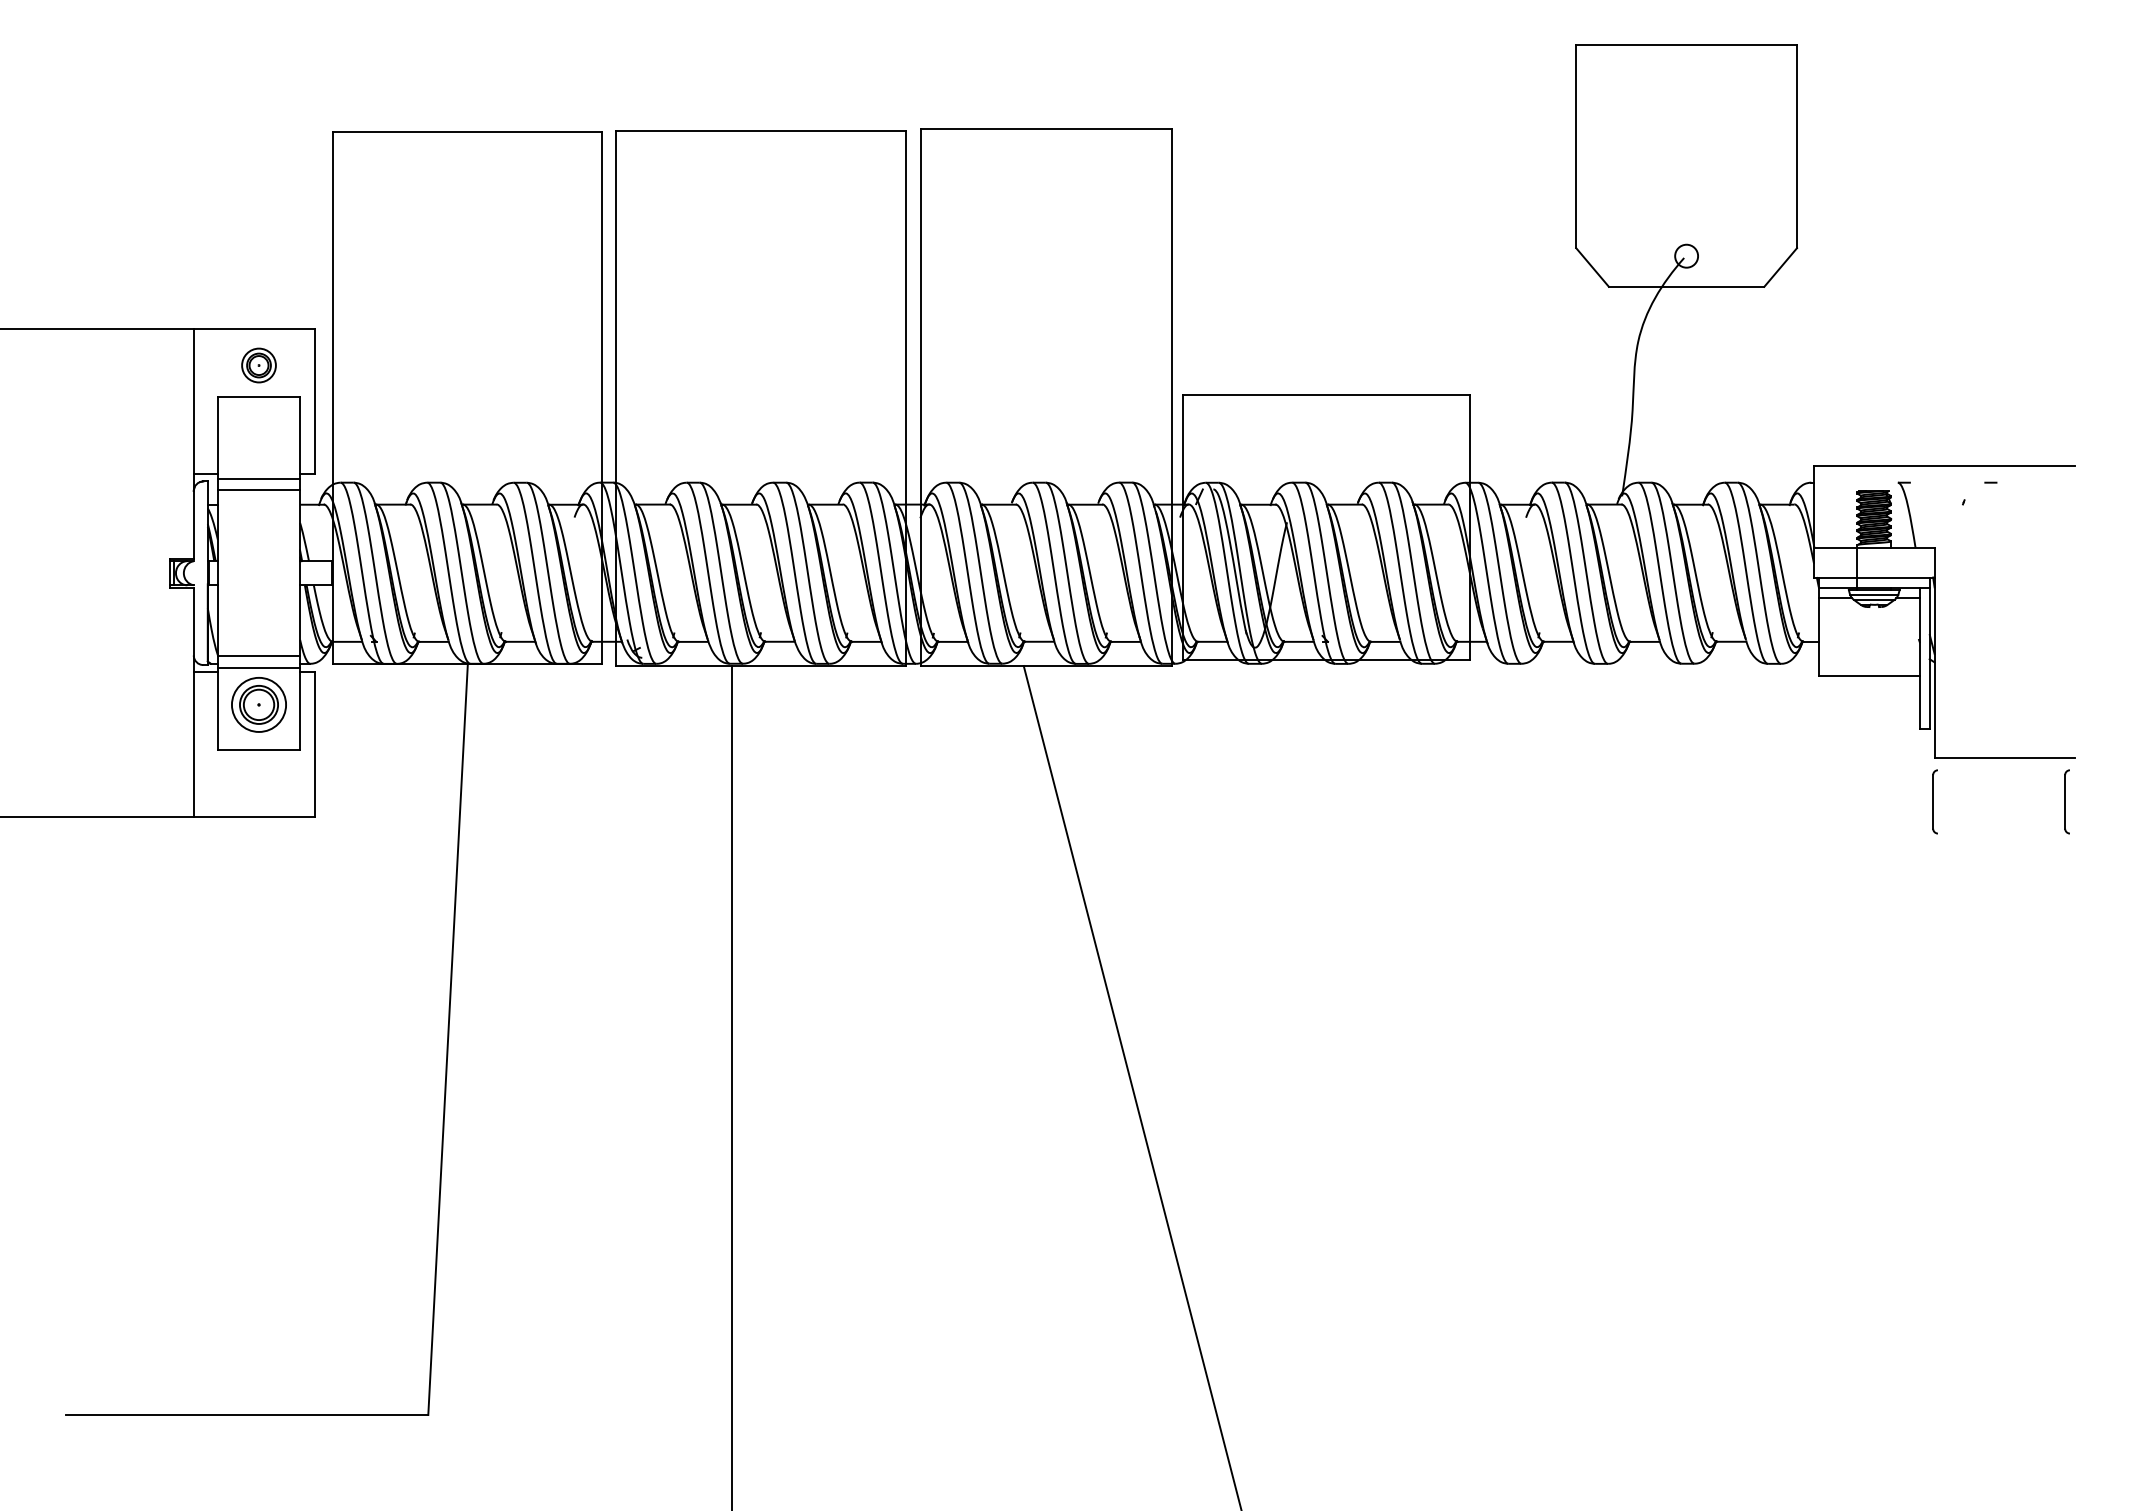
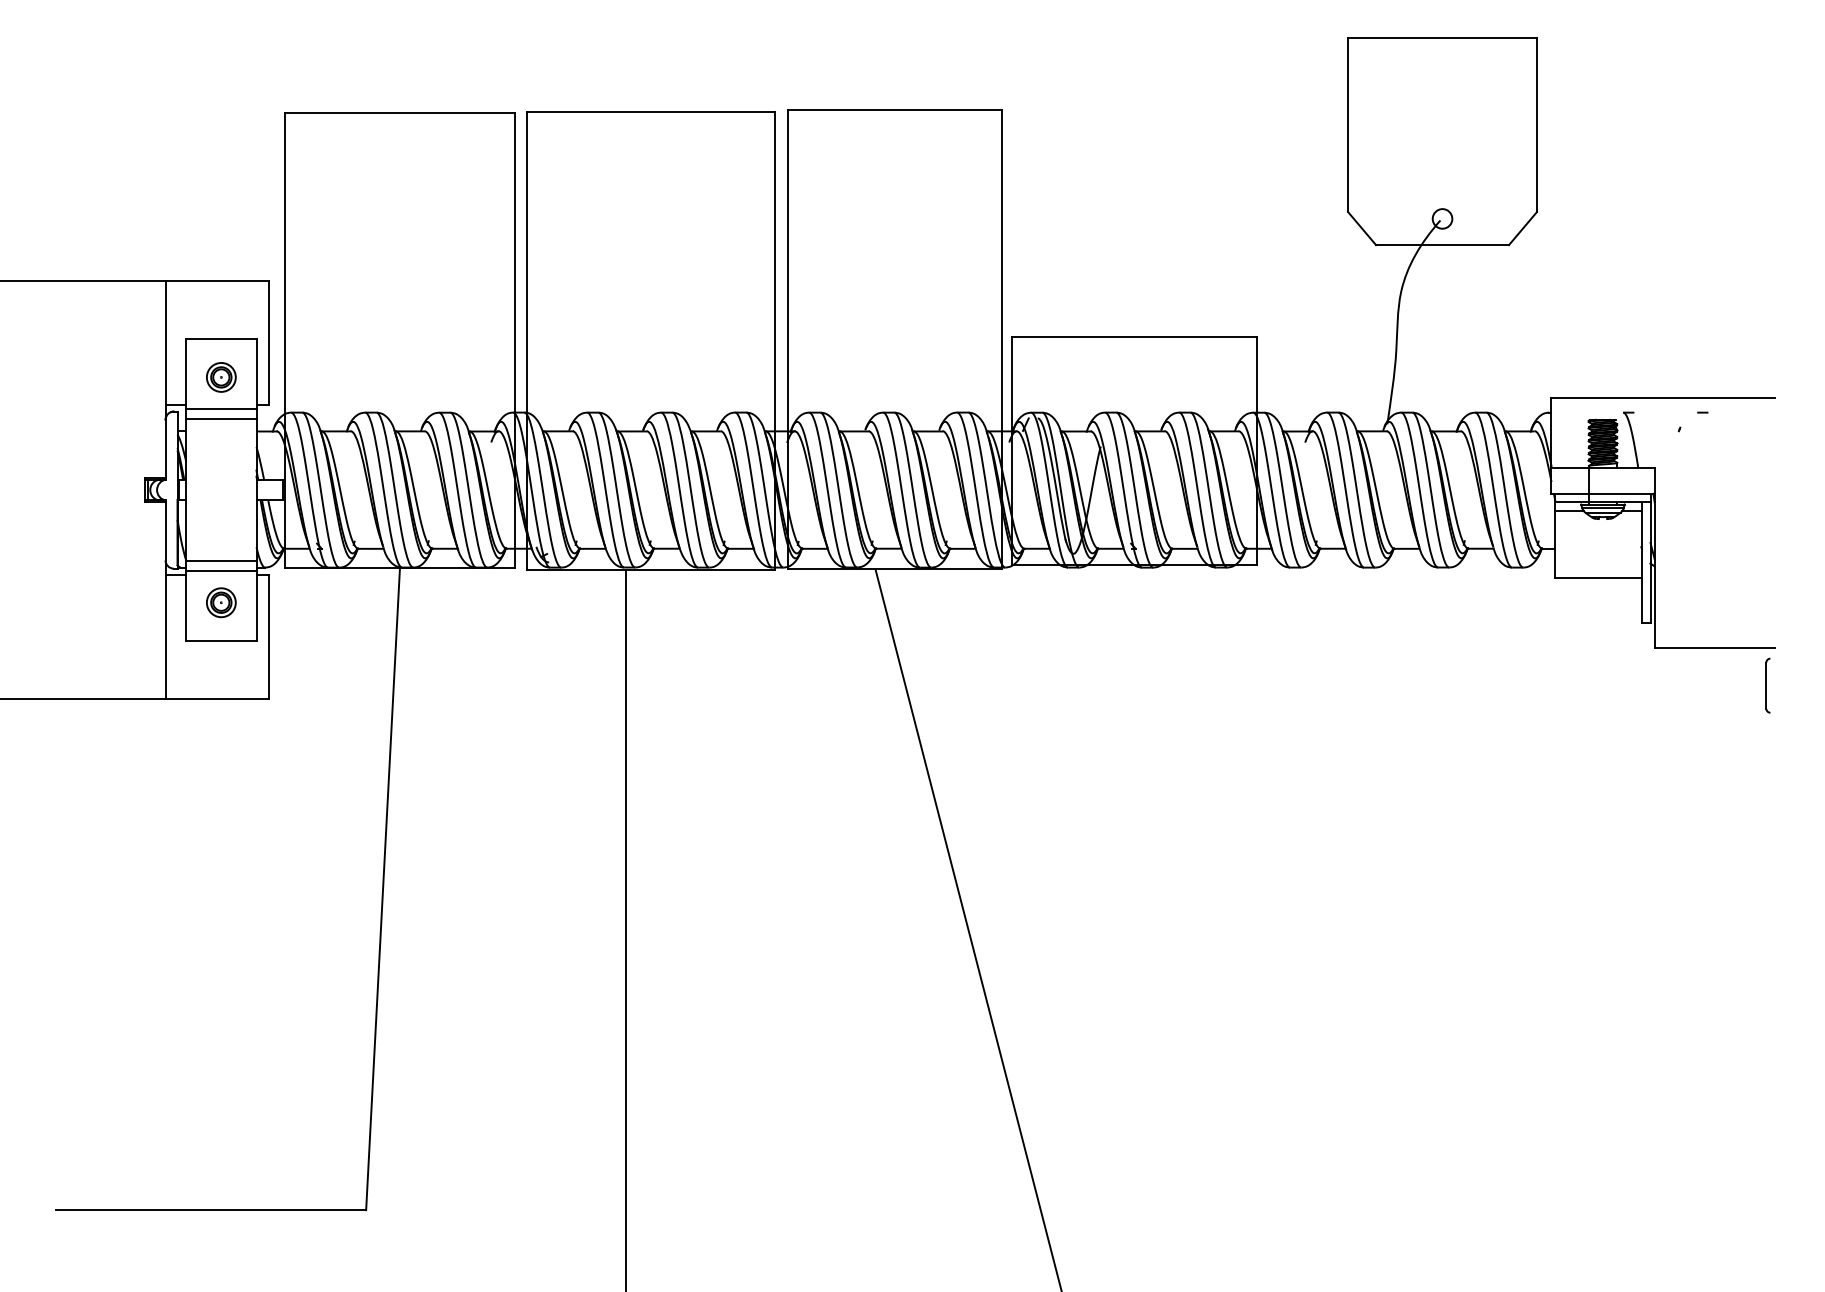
part: (258, 365) -> (220, 377), moved
part: (258, 704) -> (220, 602), size x0.62
part: (1934, 801) -> (1654, 685), removed

